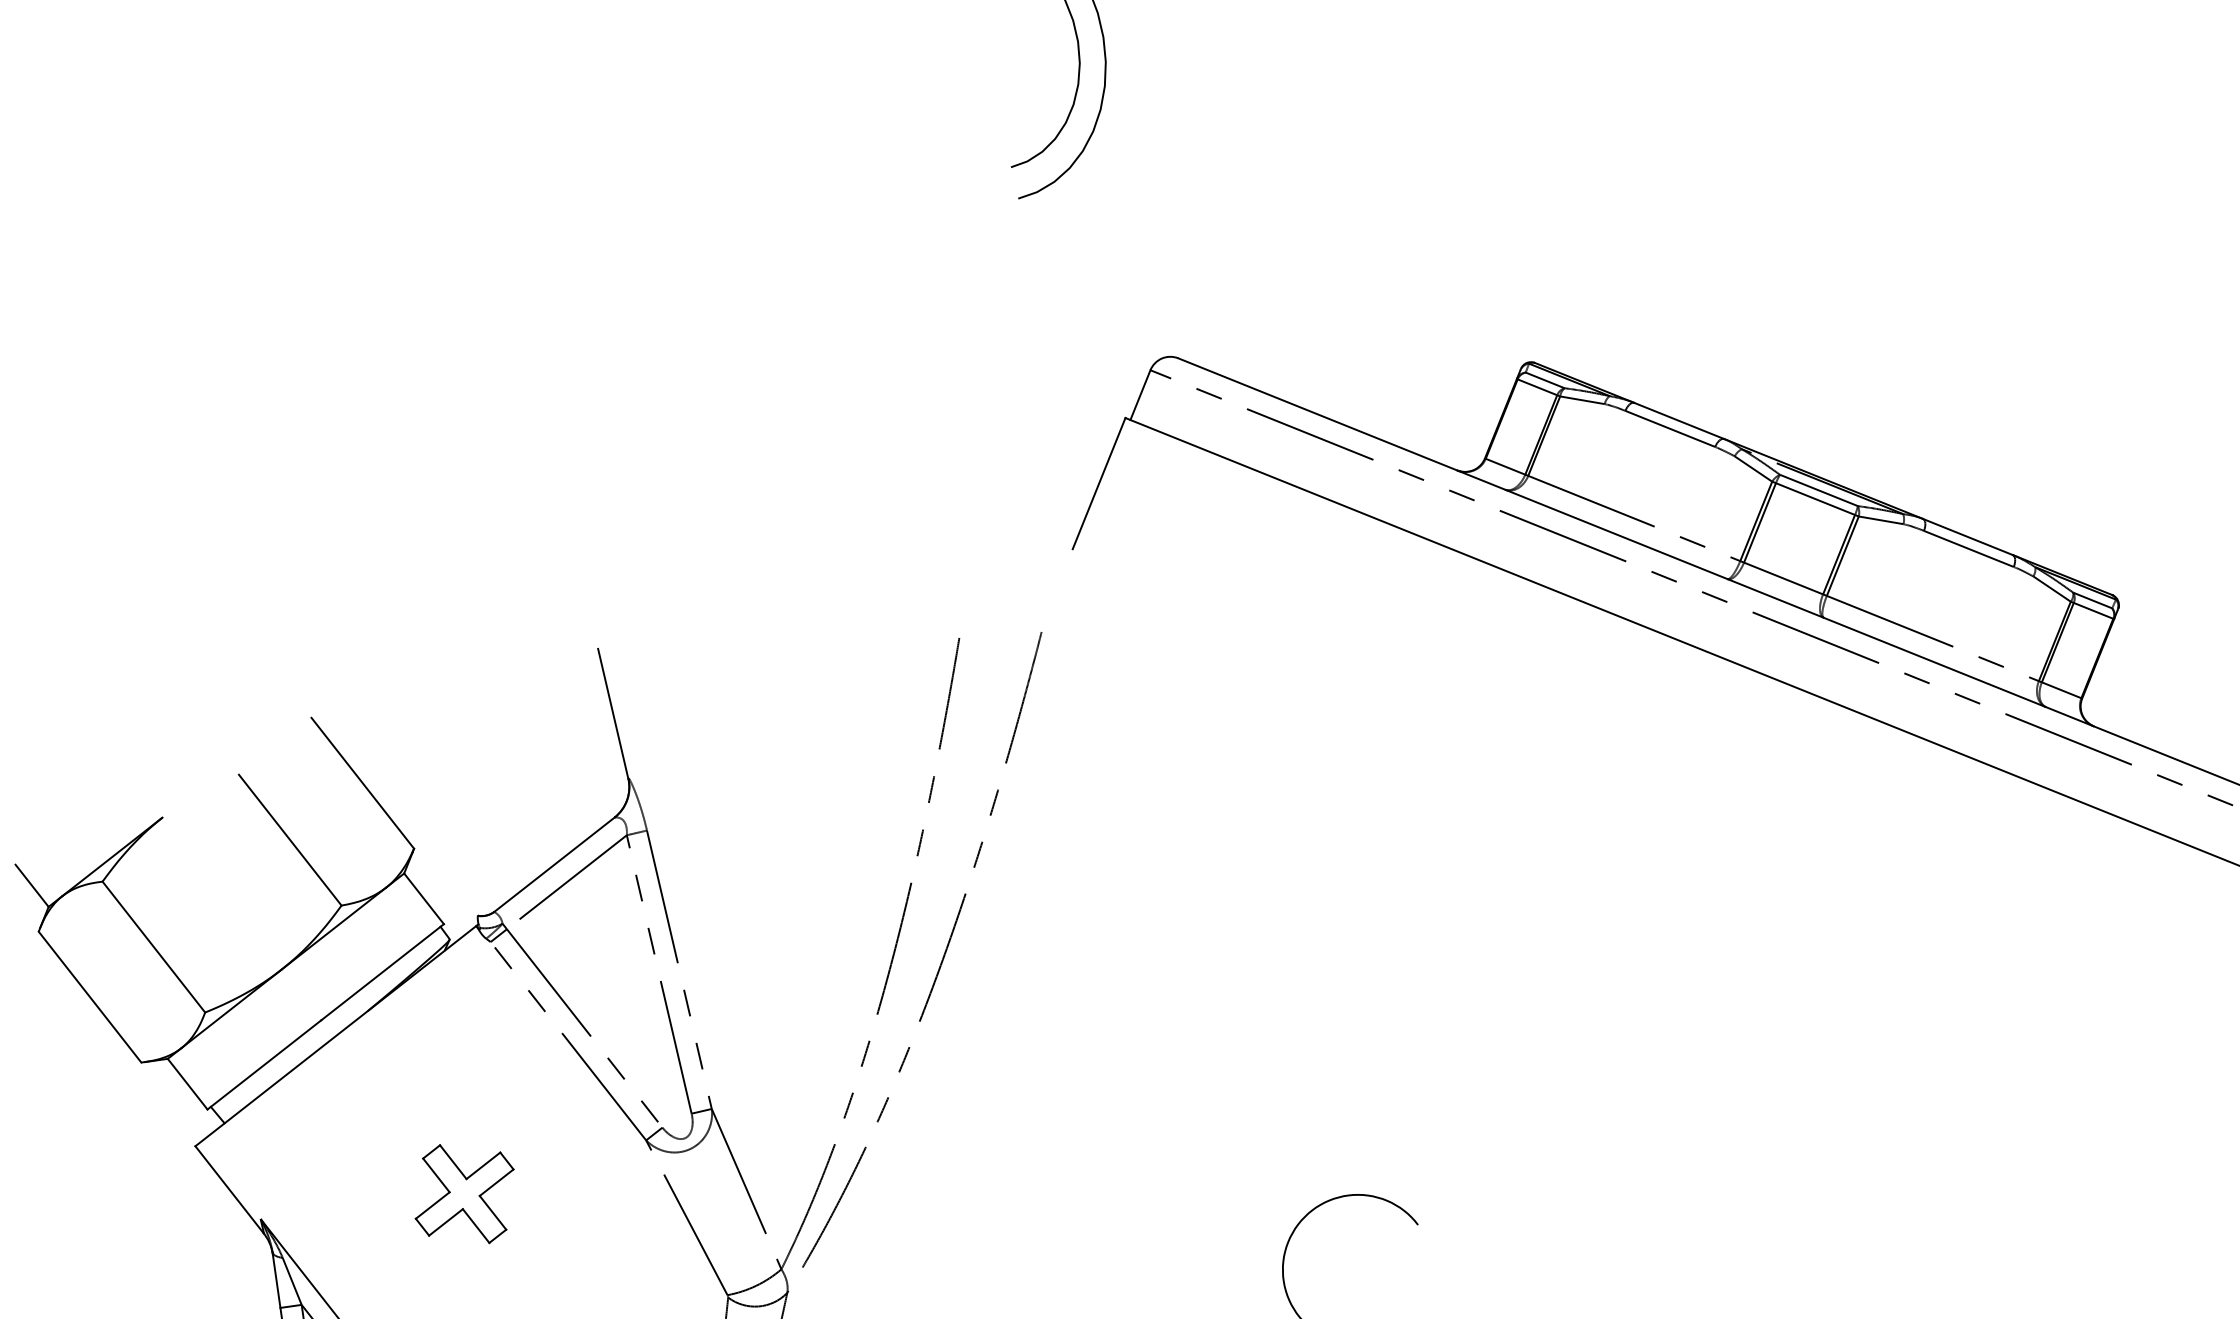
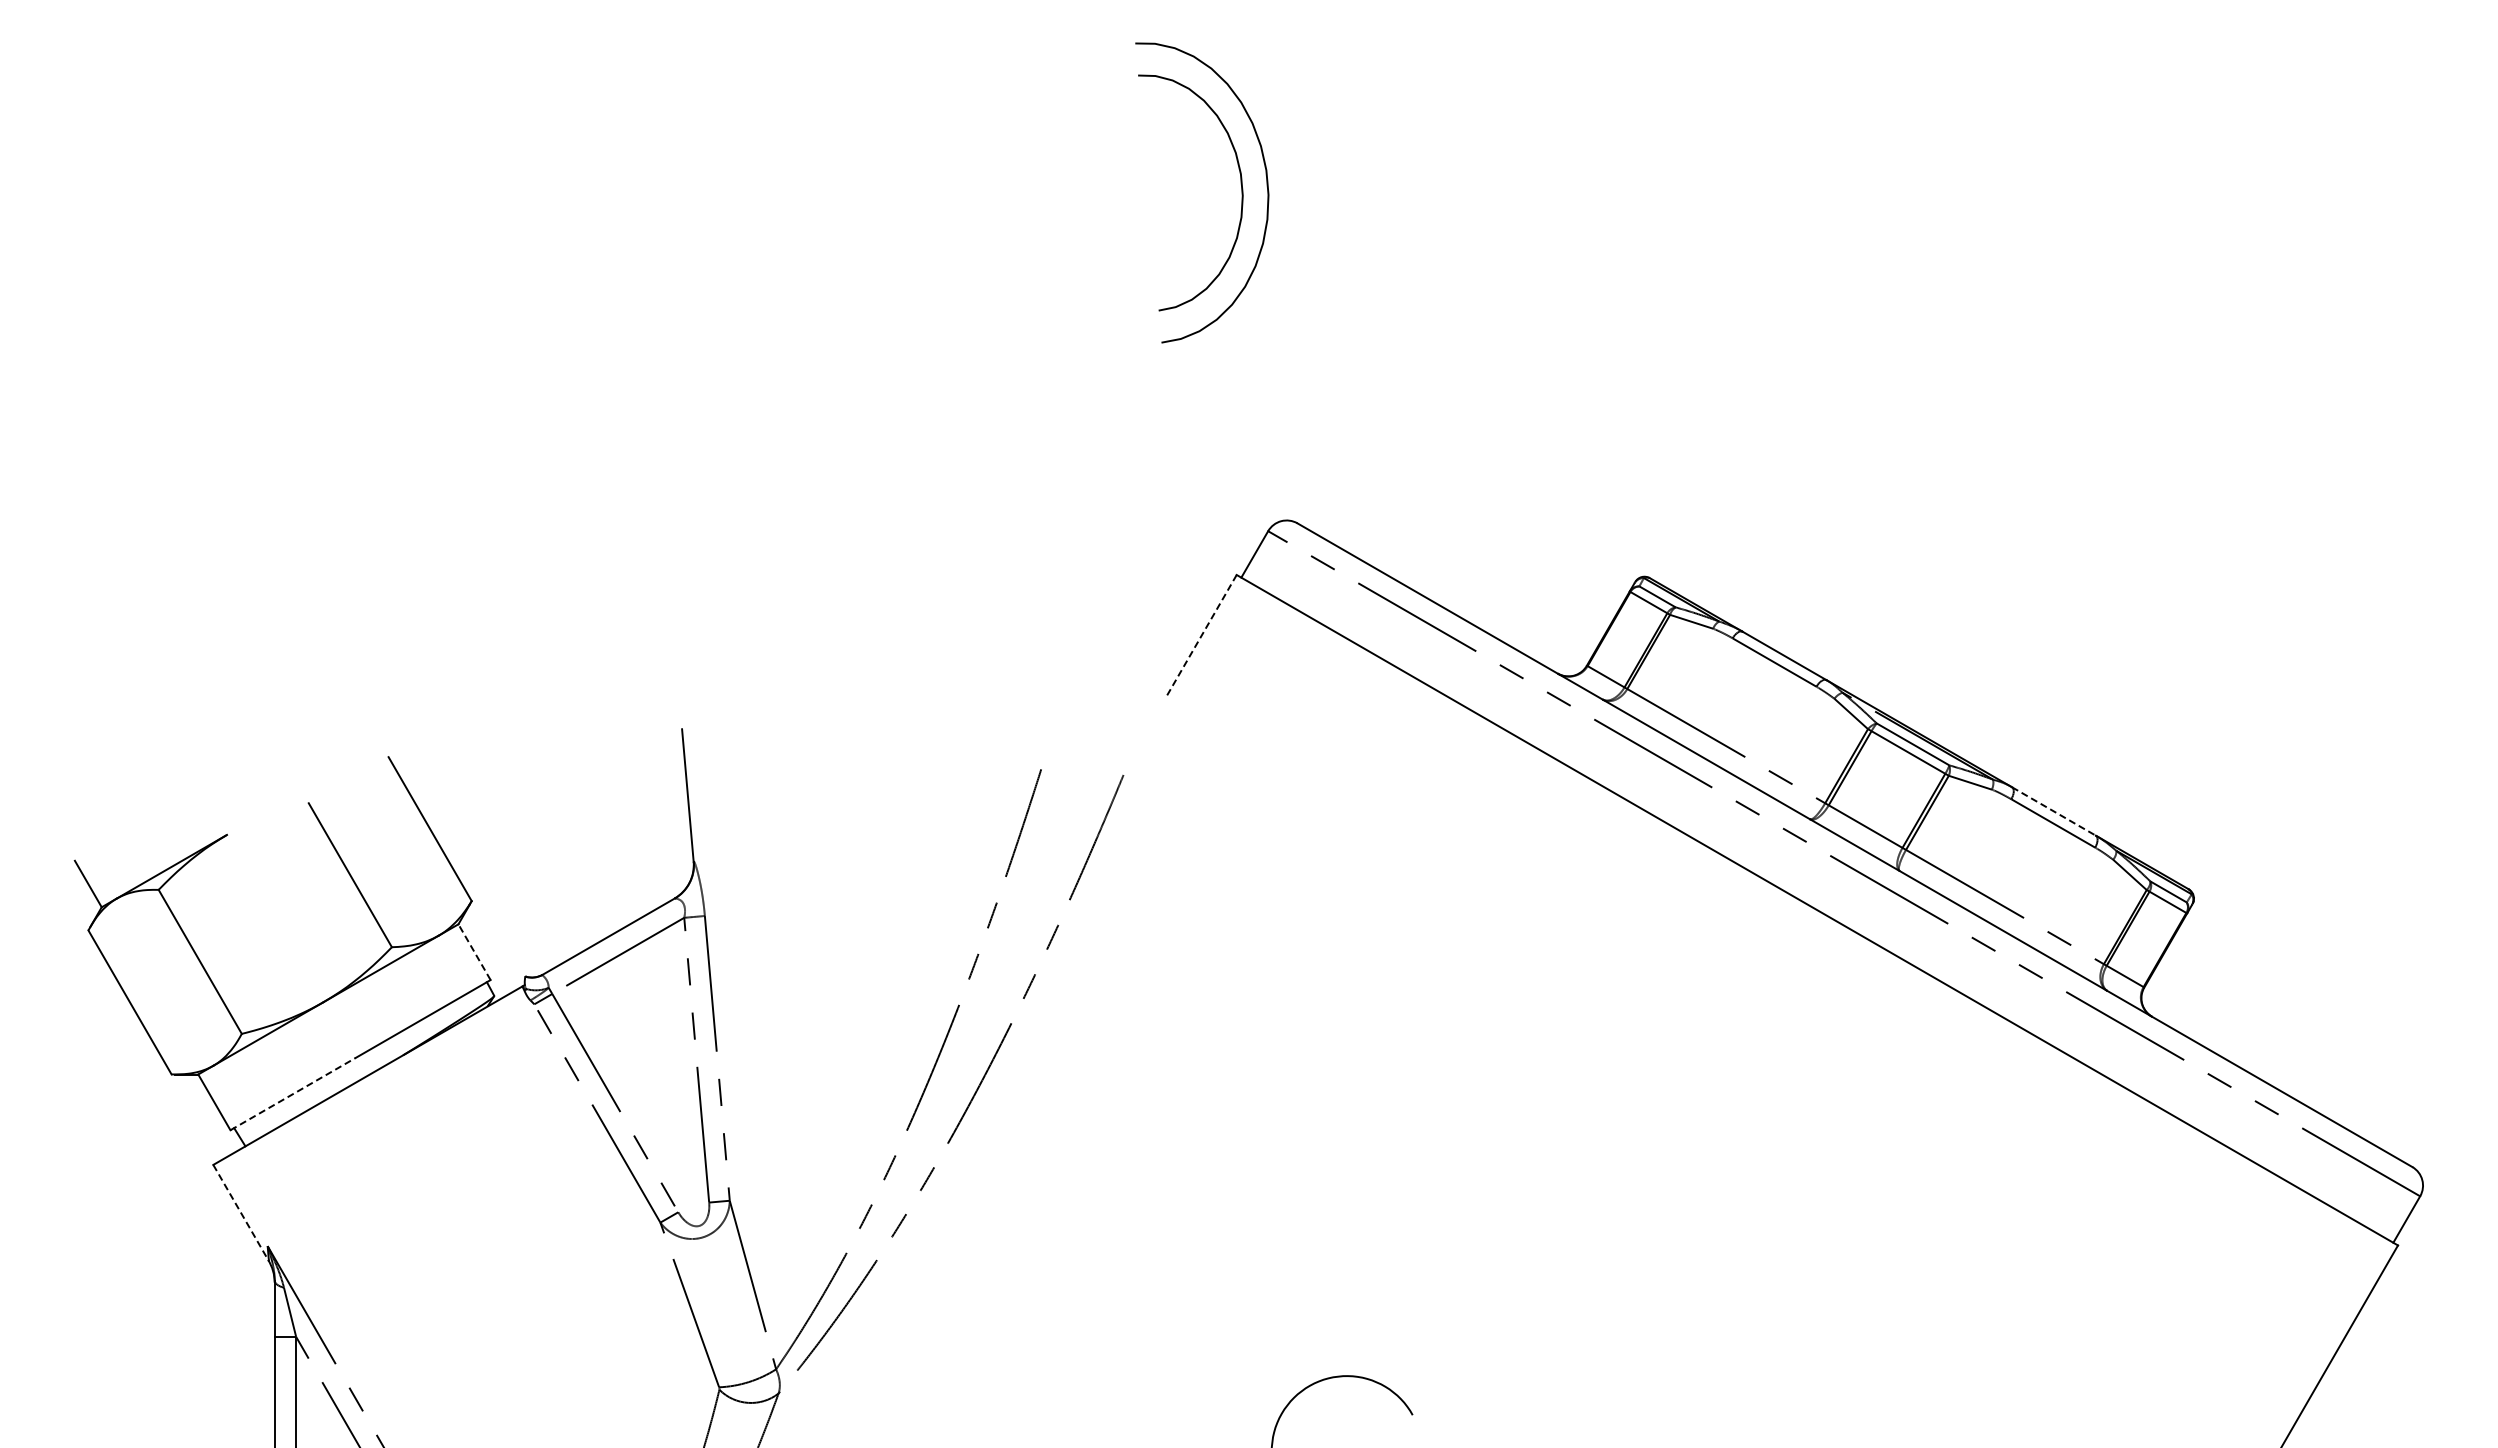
line: (1099, 483) -> (1201, 636), solid -> dashed
line: (1968, 536) -> (2054, 811), solid -> dashed
line: (423, 898) -> (474, 951), solid -> dashed
line: (264, 1064) -> (293, 1093), solid -> dashed
line: (230, 1190) -> (241, 1213), solid -> dashed
part: (465, 1194) -> (473, 1250), removed

